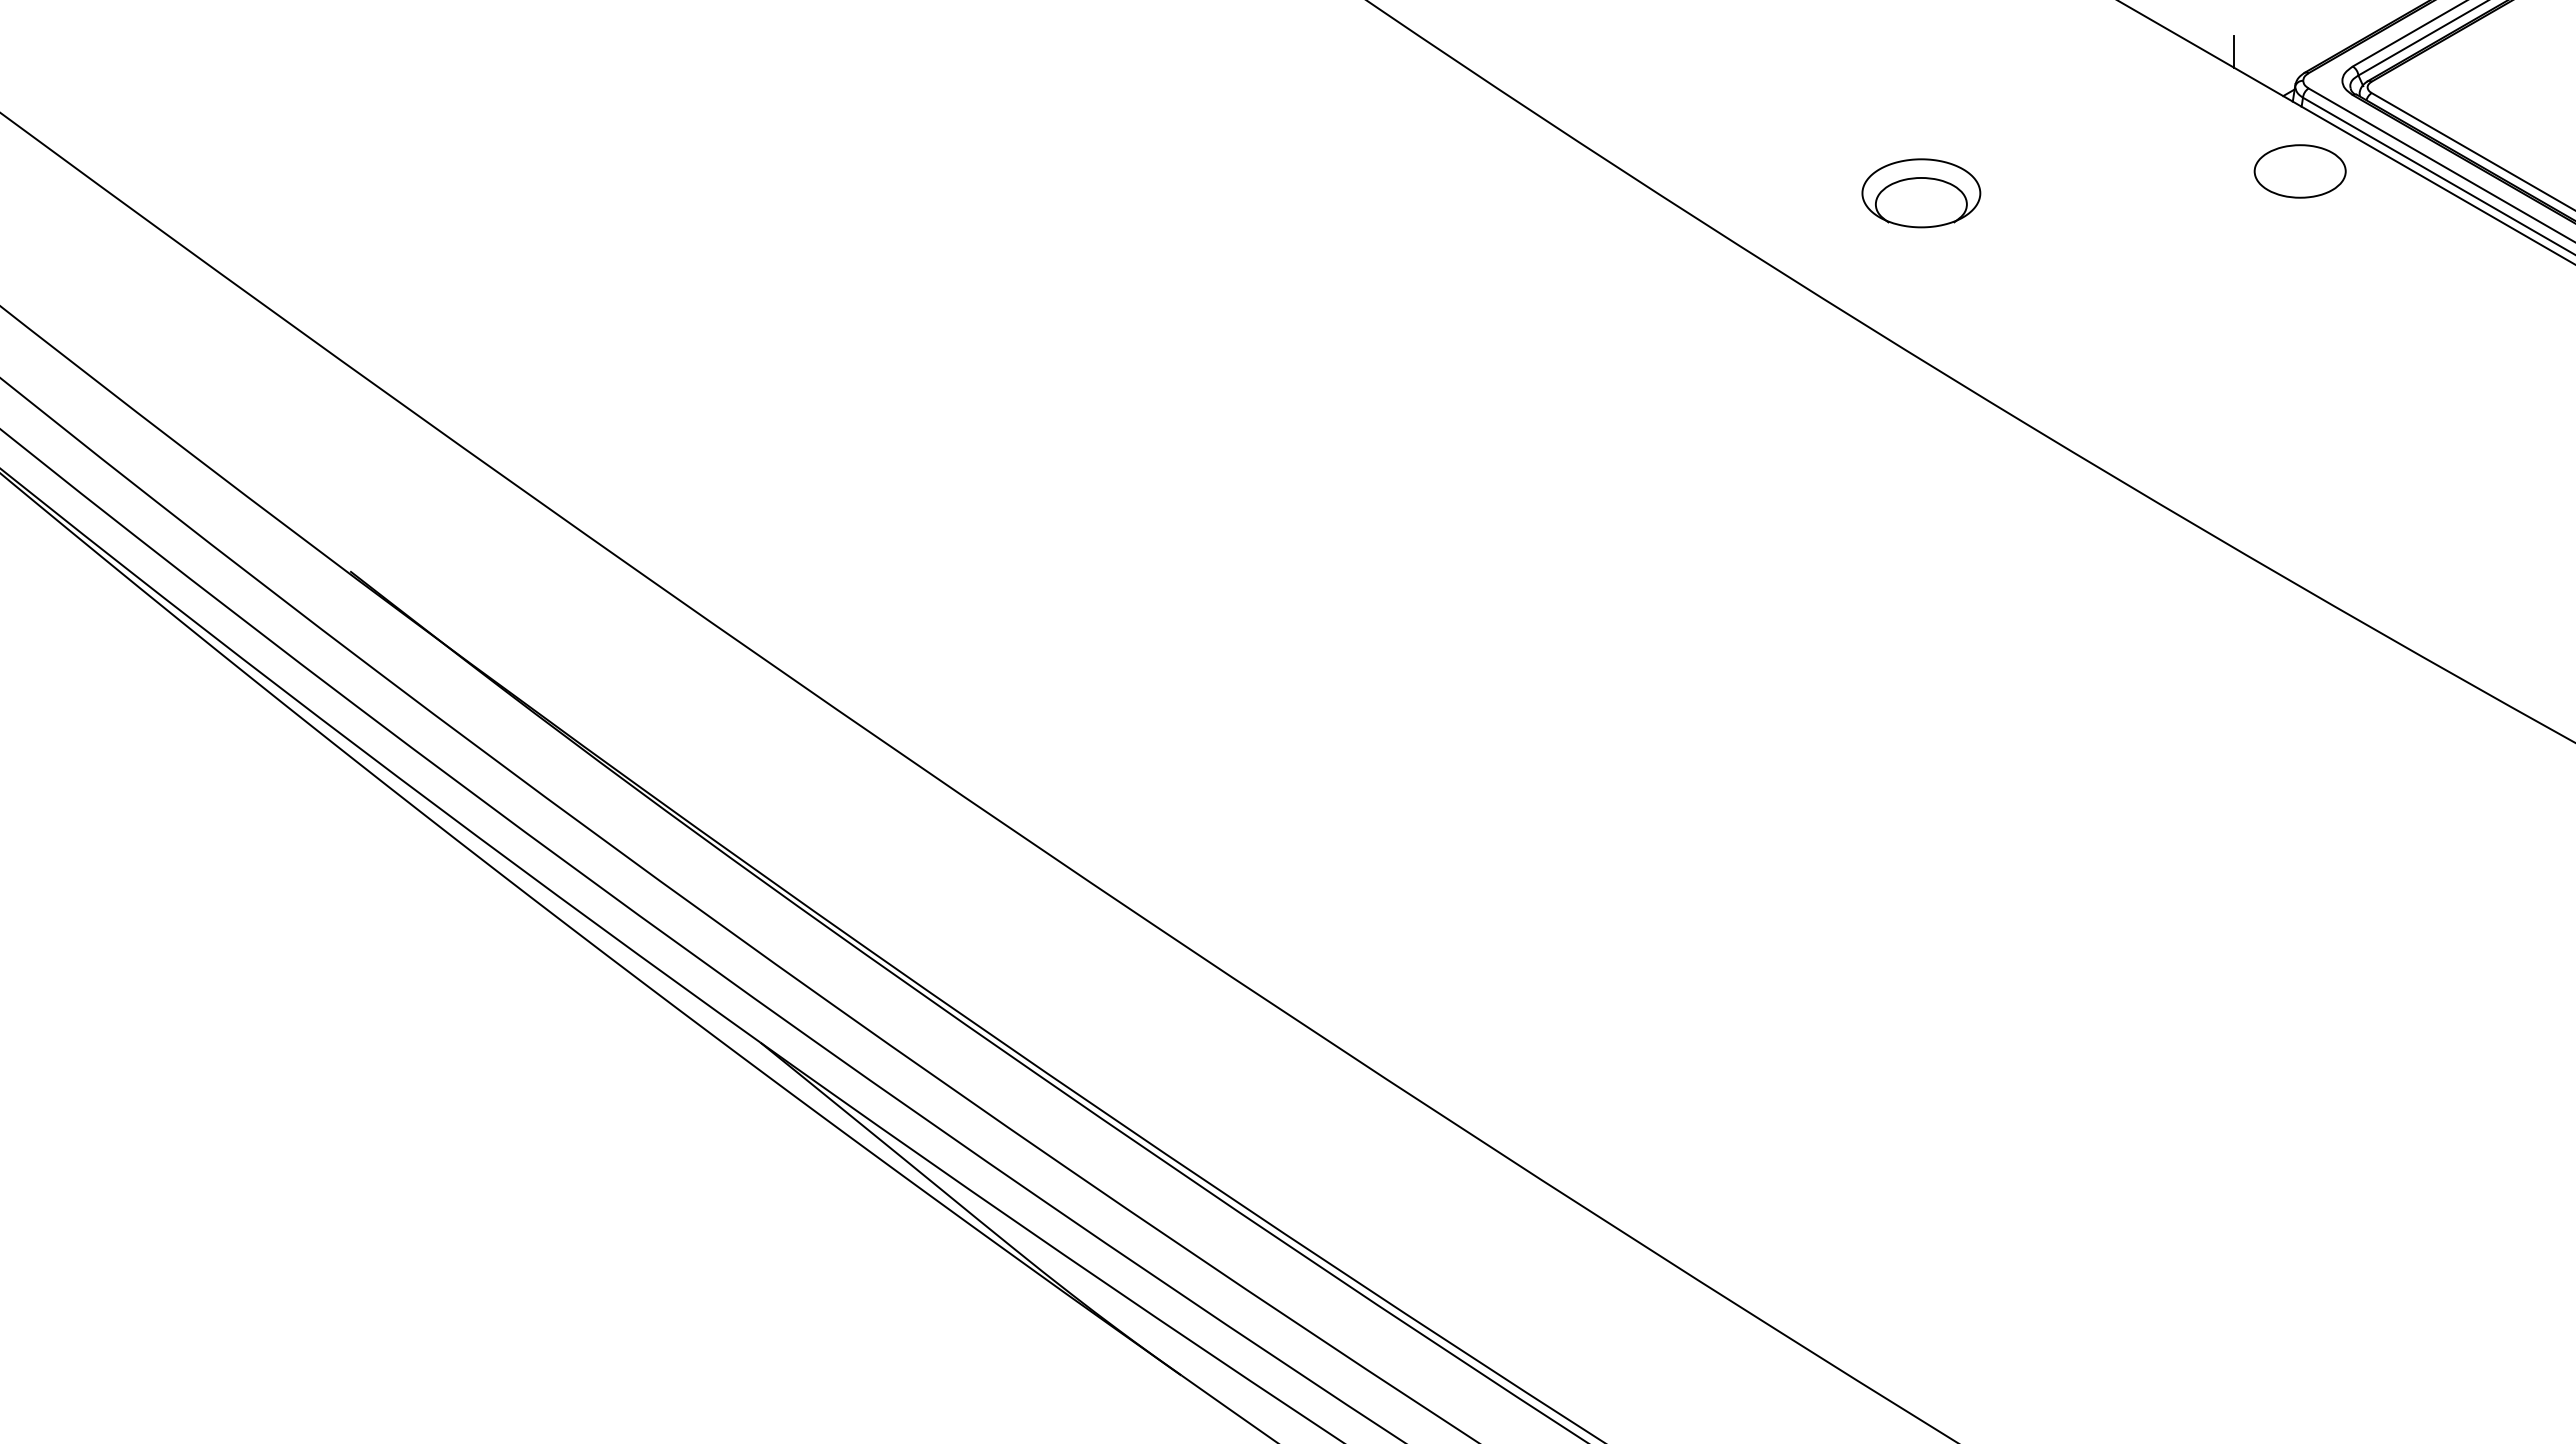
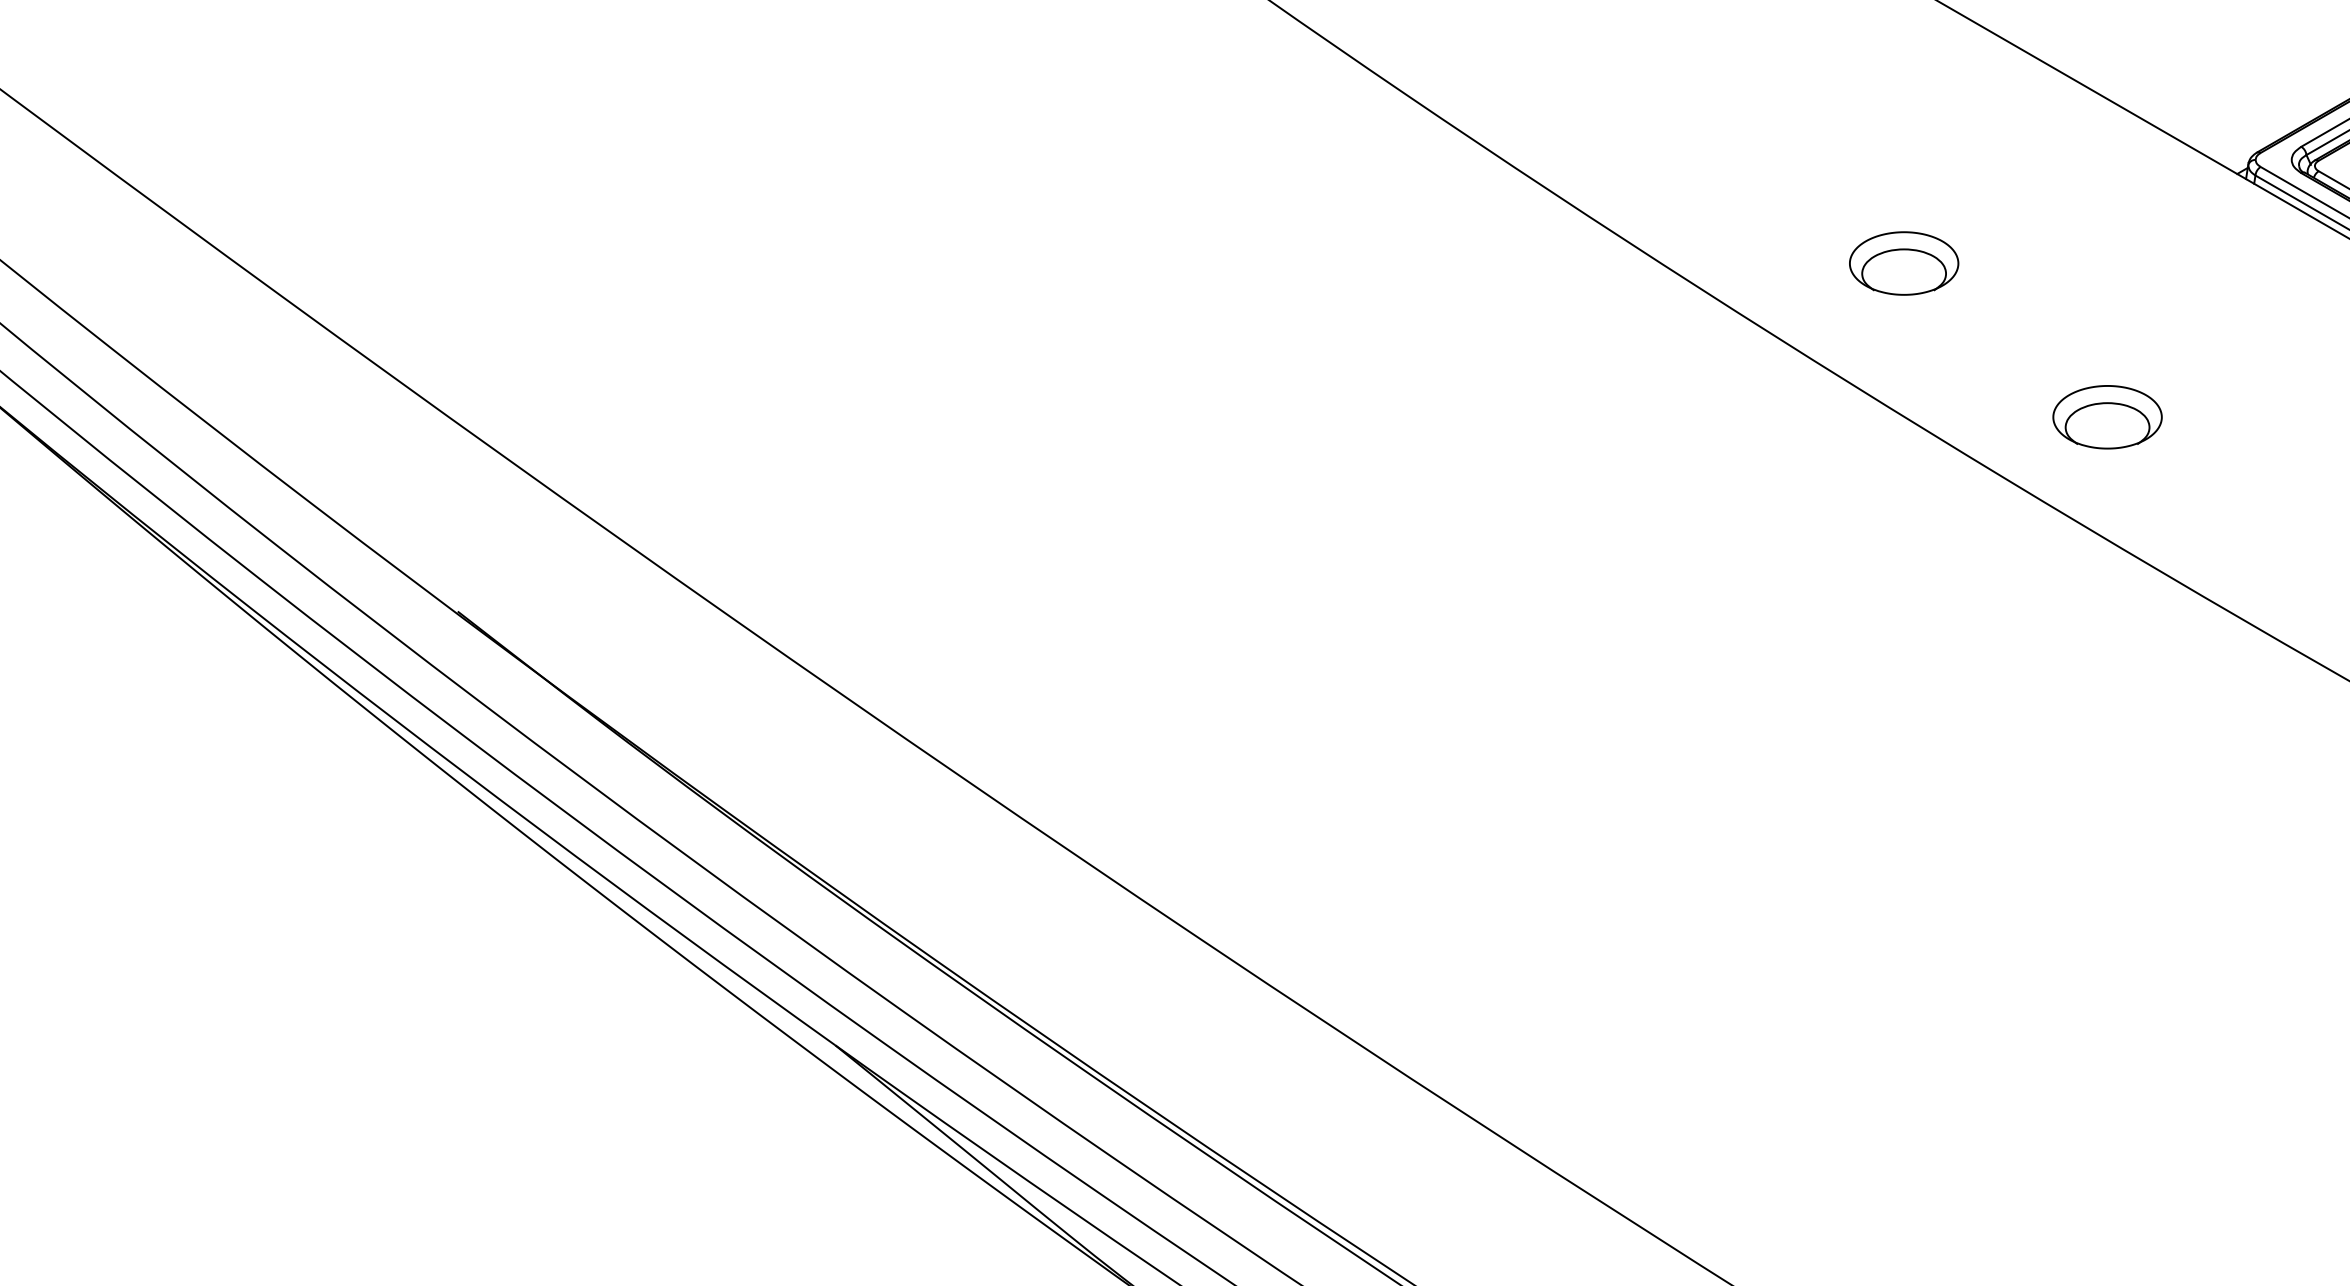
line: (2233, 51) -> (2191, 132), removed
part: (2299, 171) -> (2252, 243), removed
part: (2142, 360) -> (2107, 417), added

